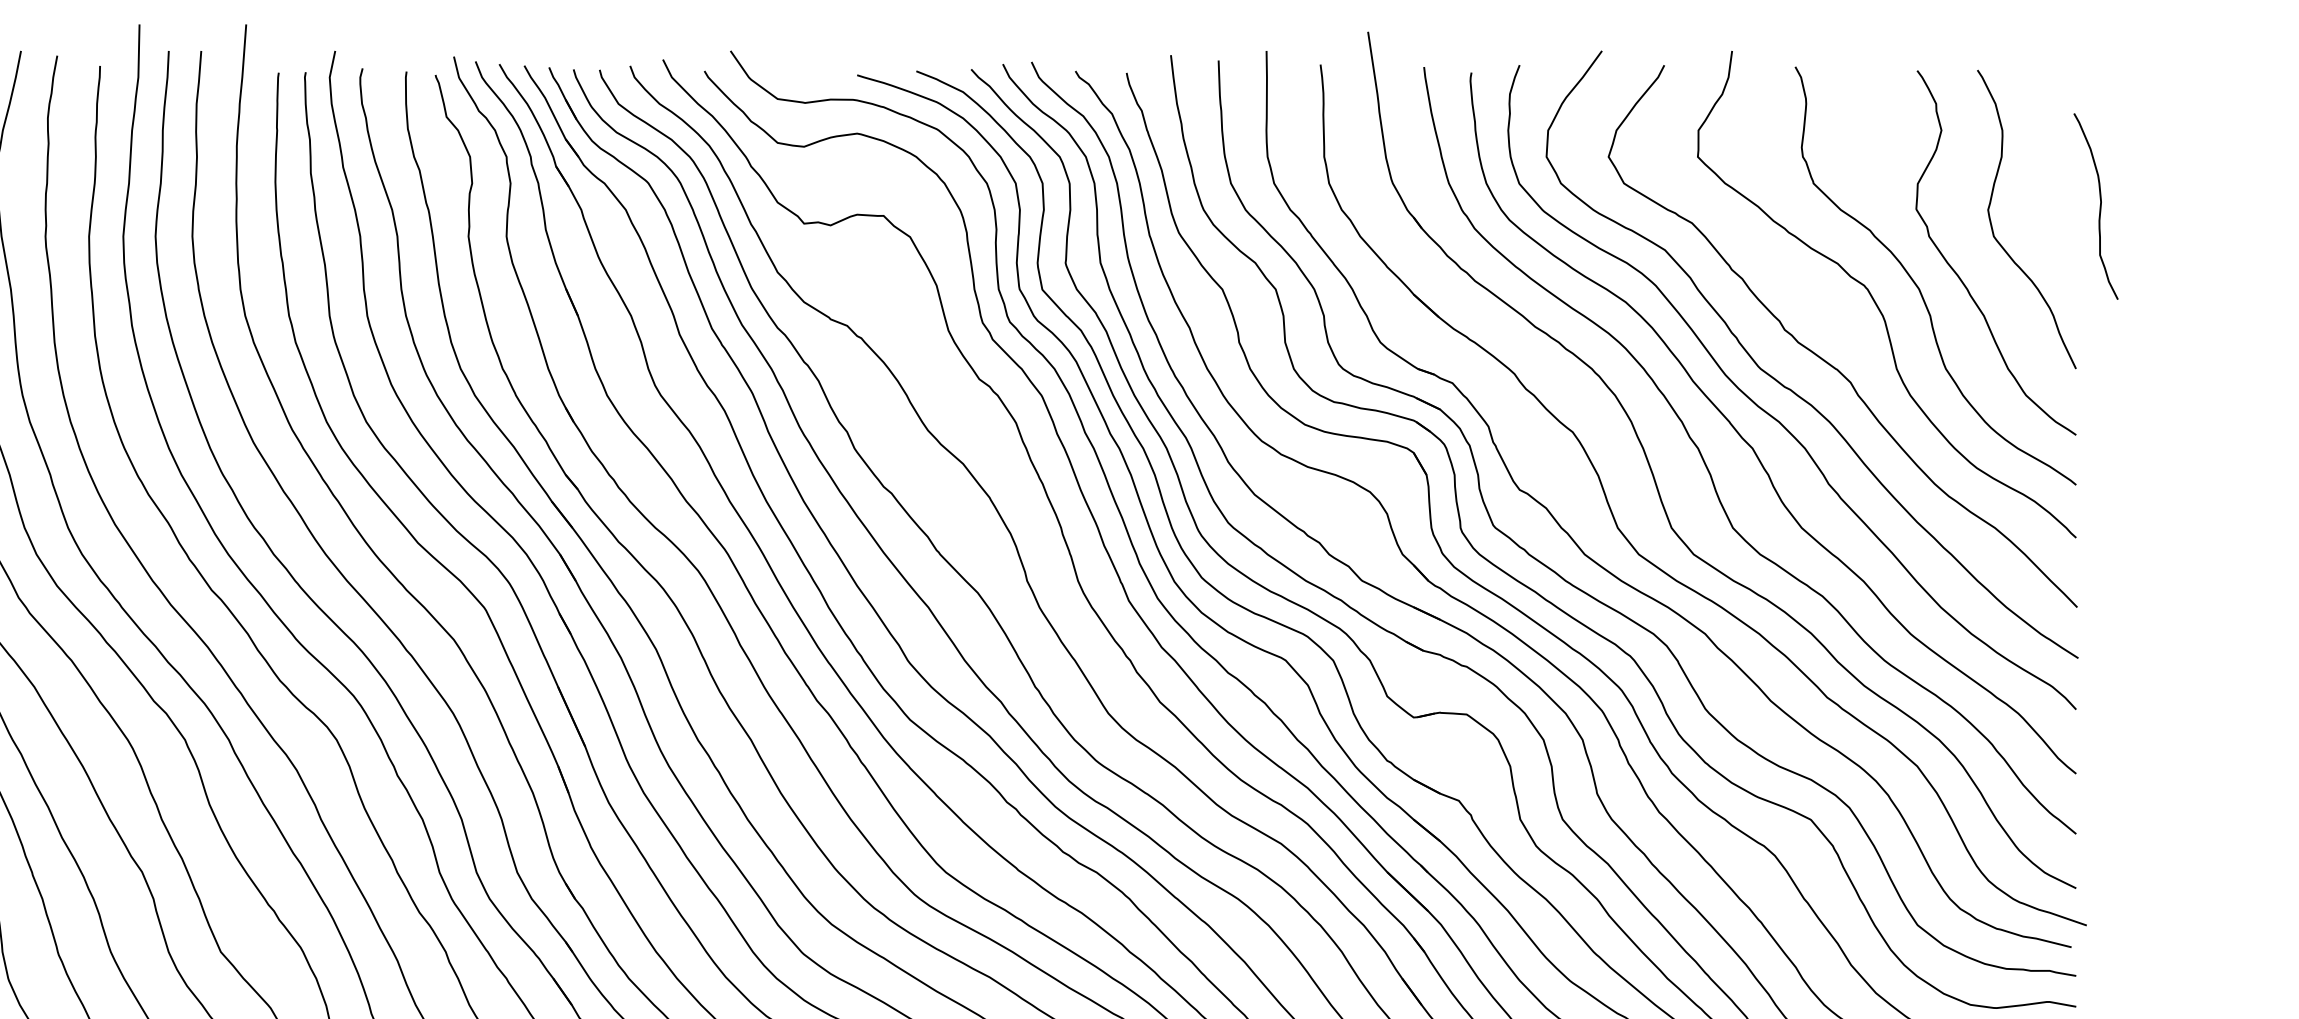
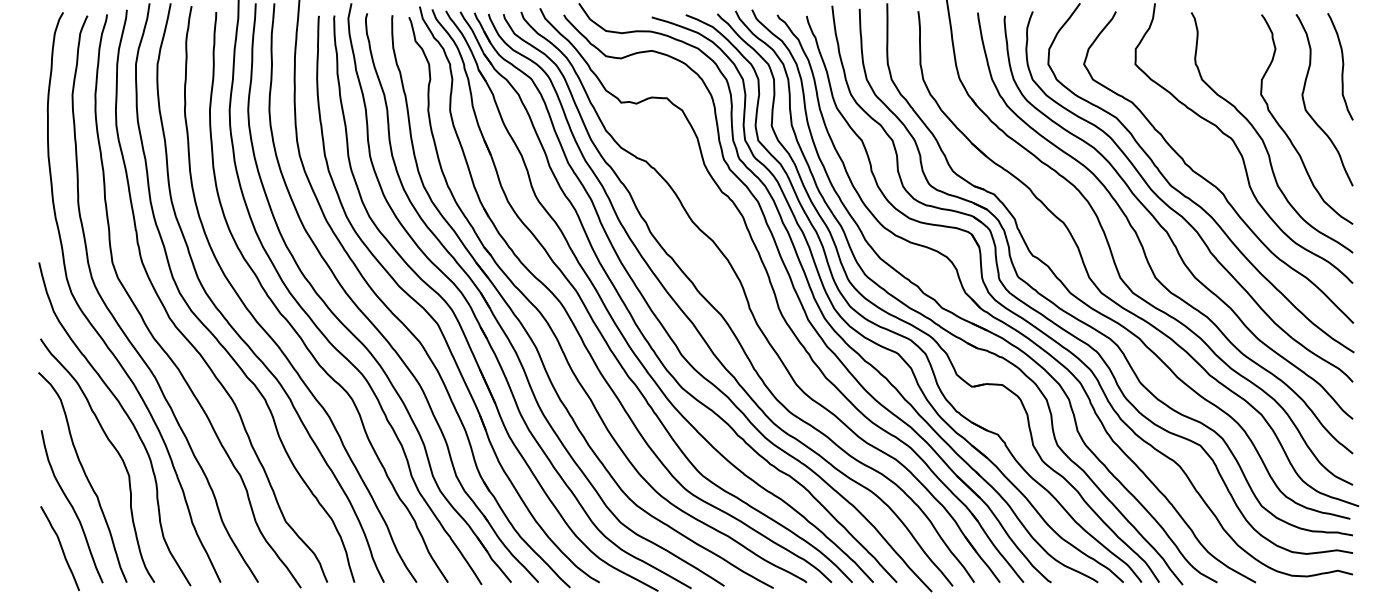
curve: (2099, 205) -> (1342, 66), moved

